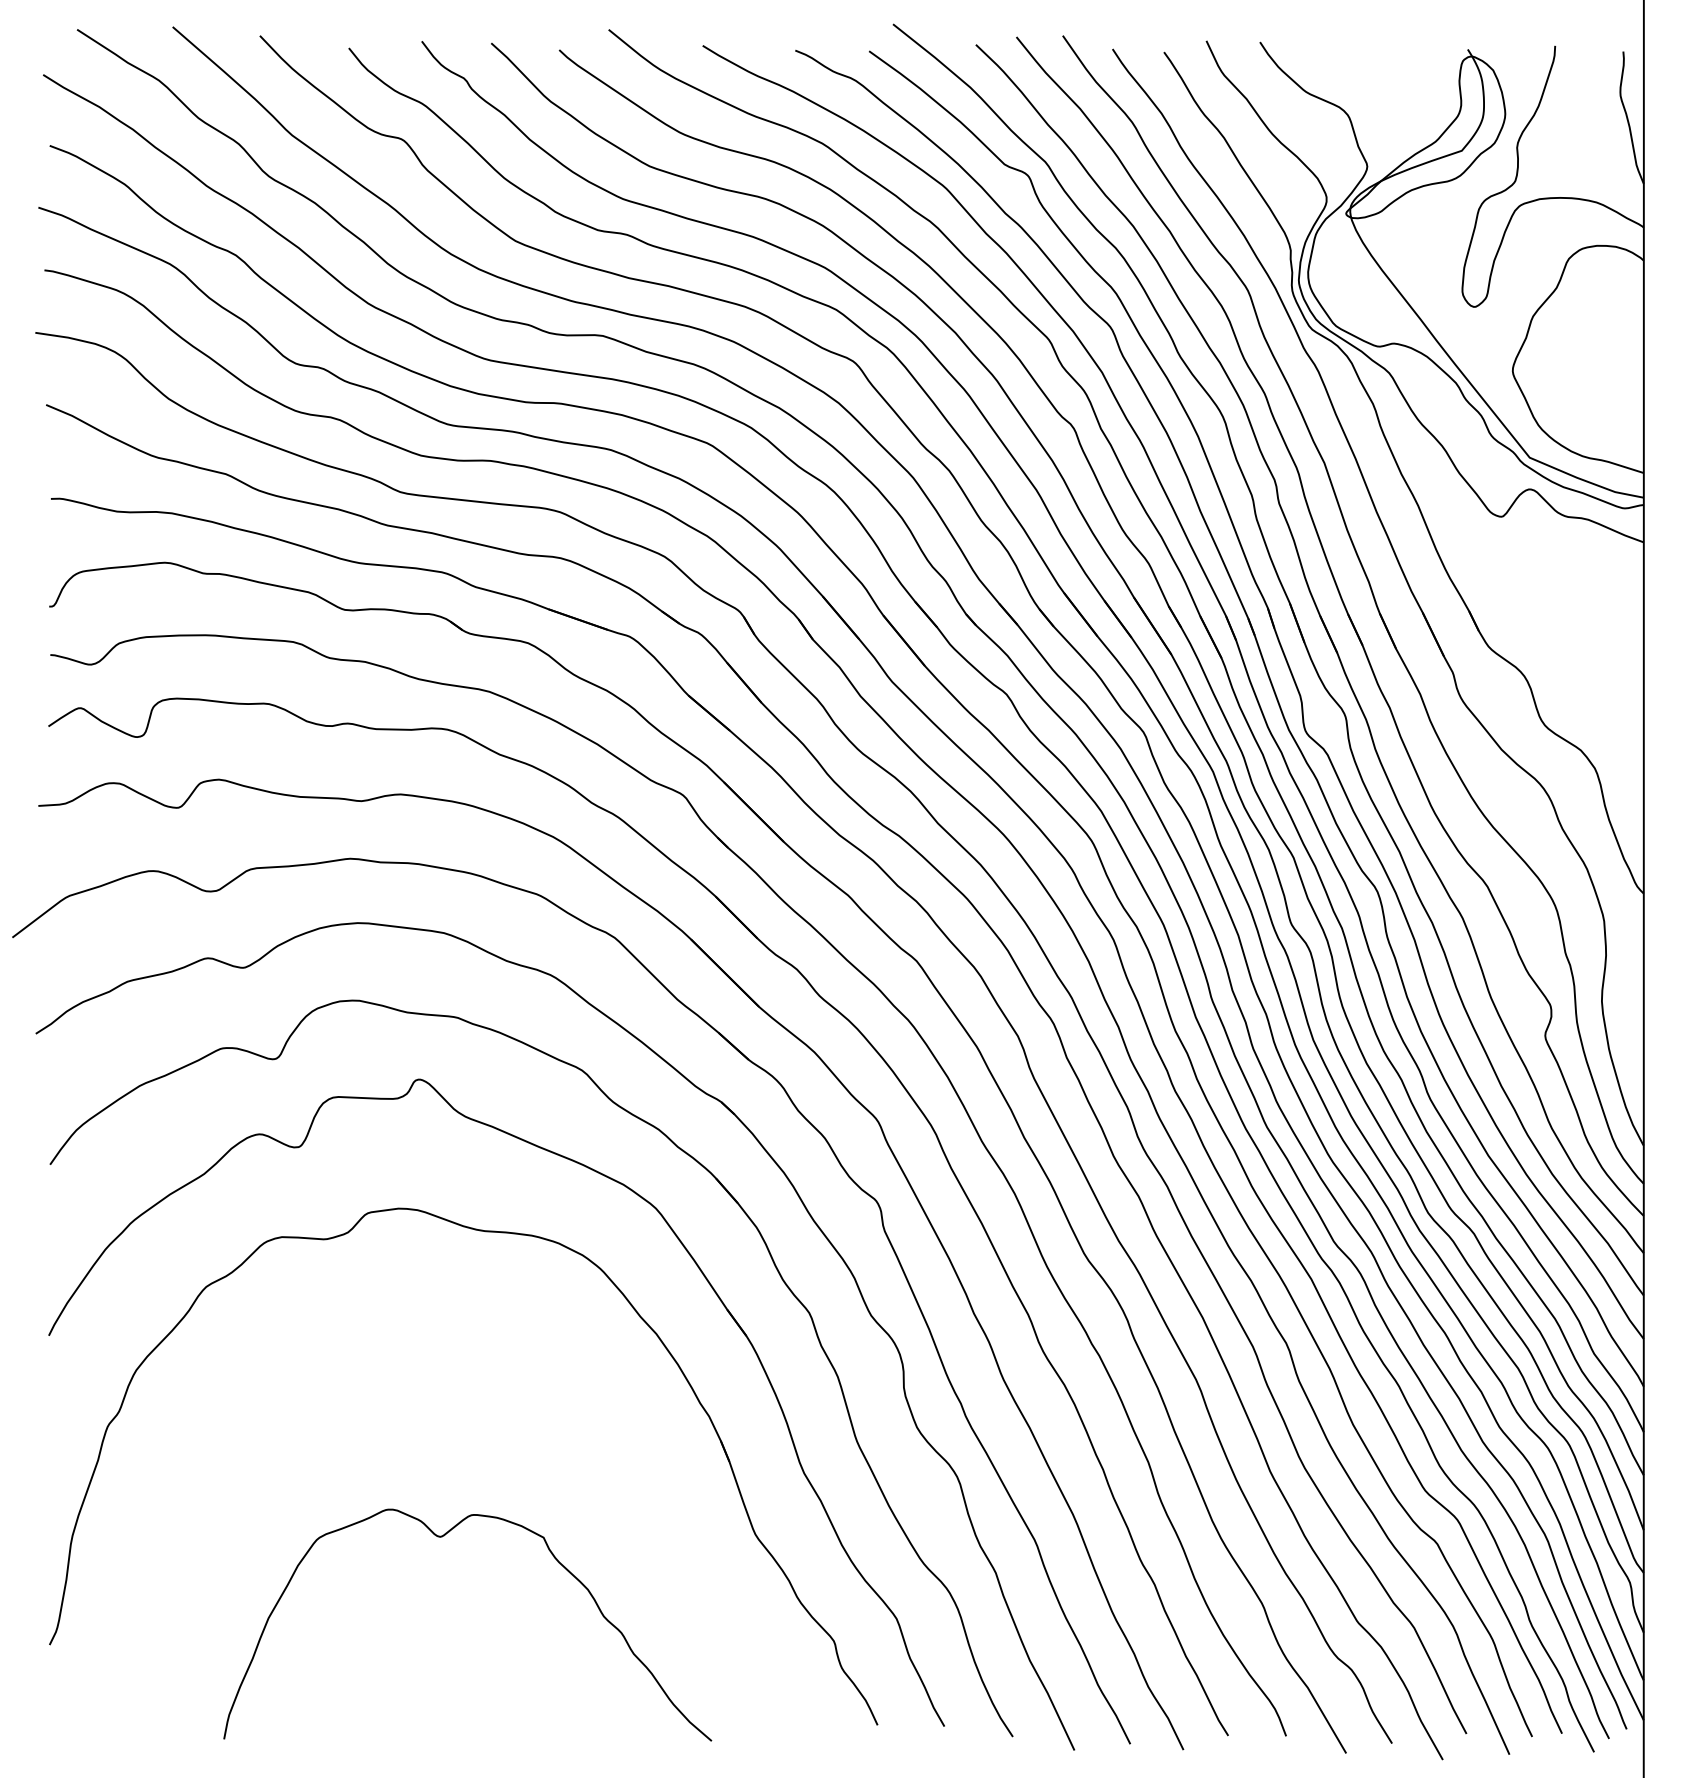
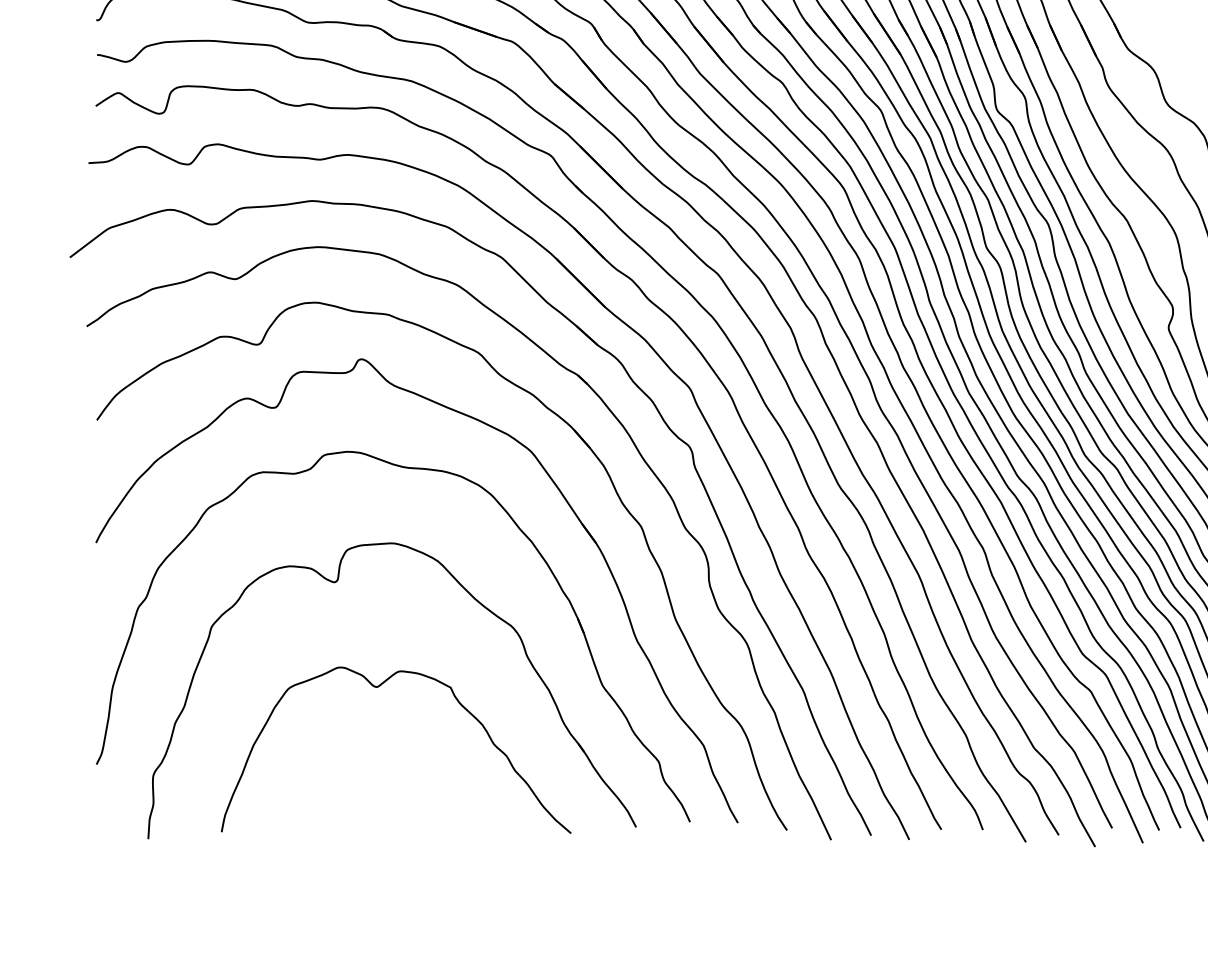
part: (383, 1391) -> (335, 582), added

